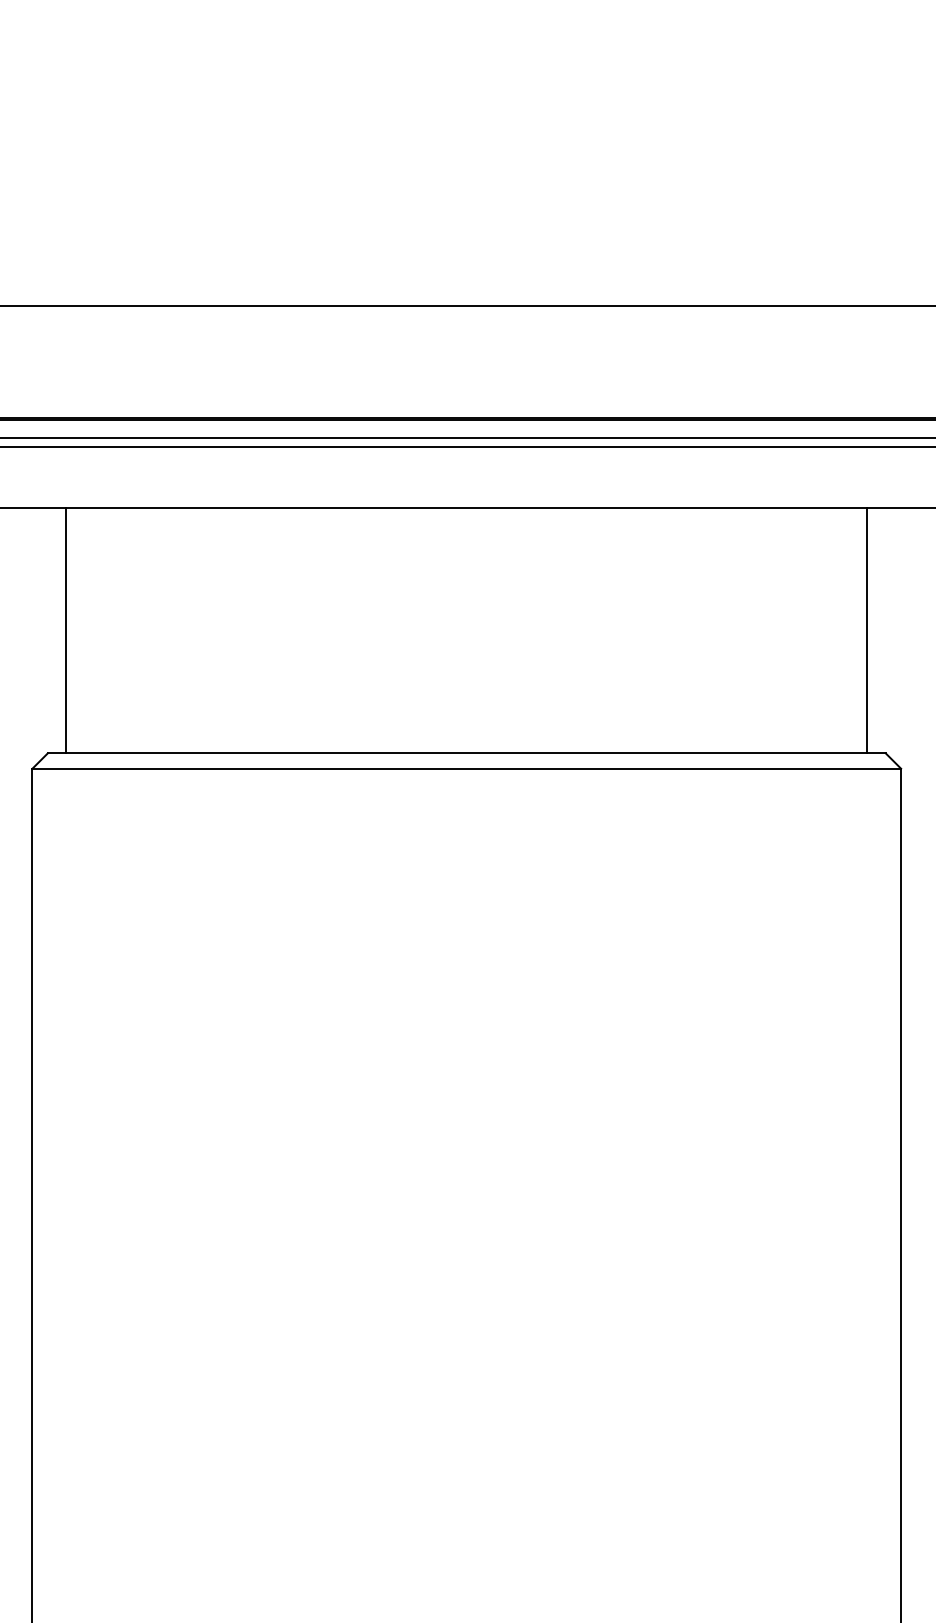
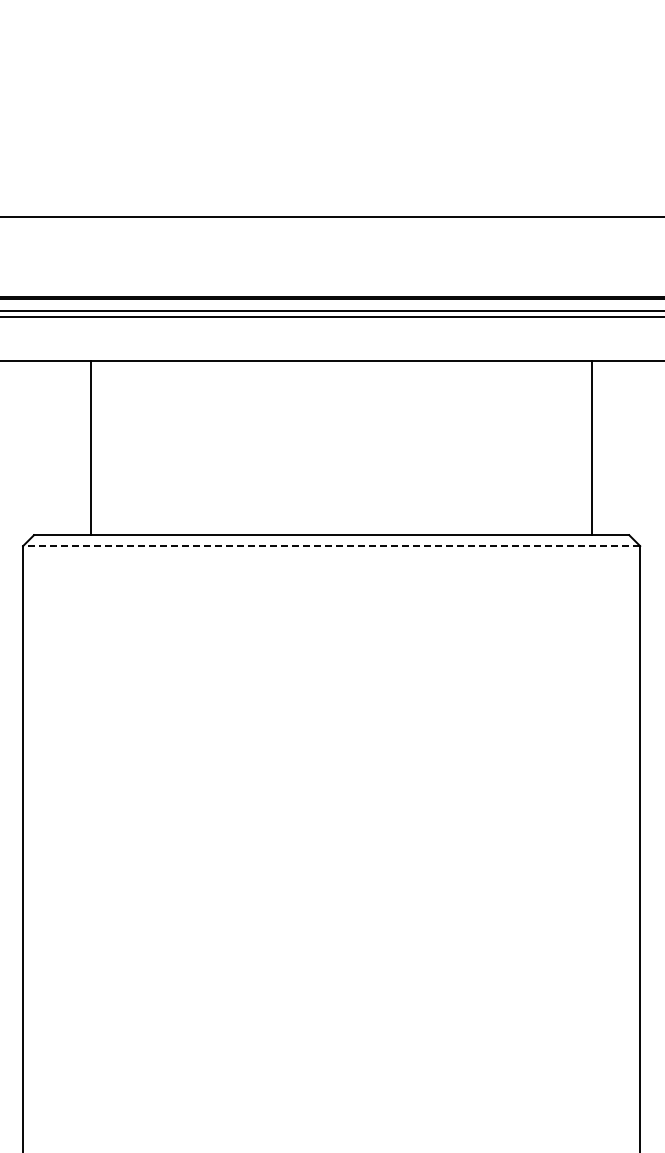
line: (66, 631) -> (91, 448), moved
line: (867, 631) -> (592, 448), moved
line: (466, 769) -> (331, 546), solid -> dashed

